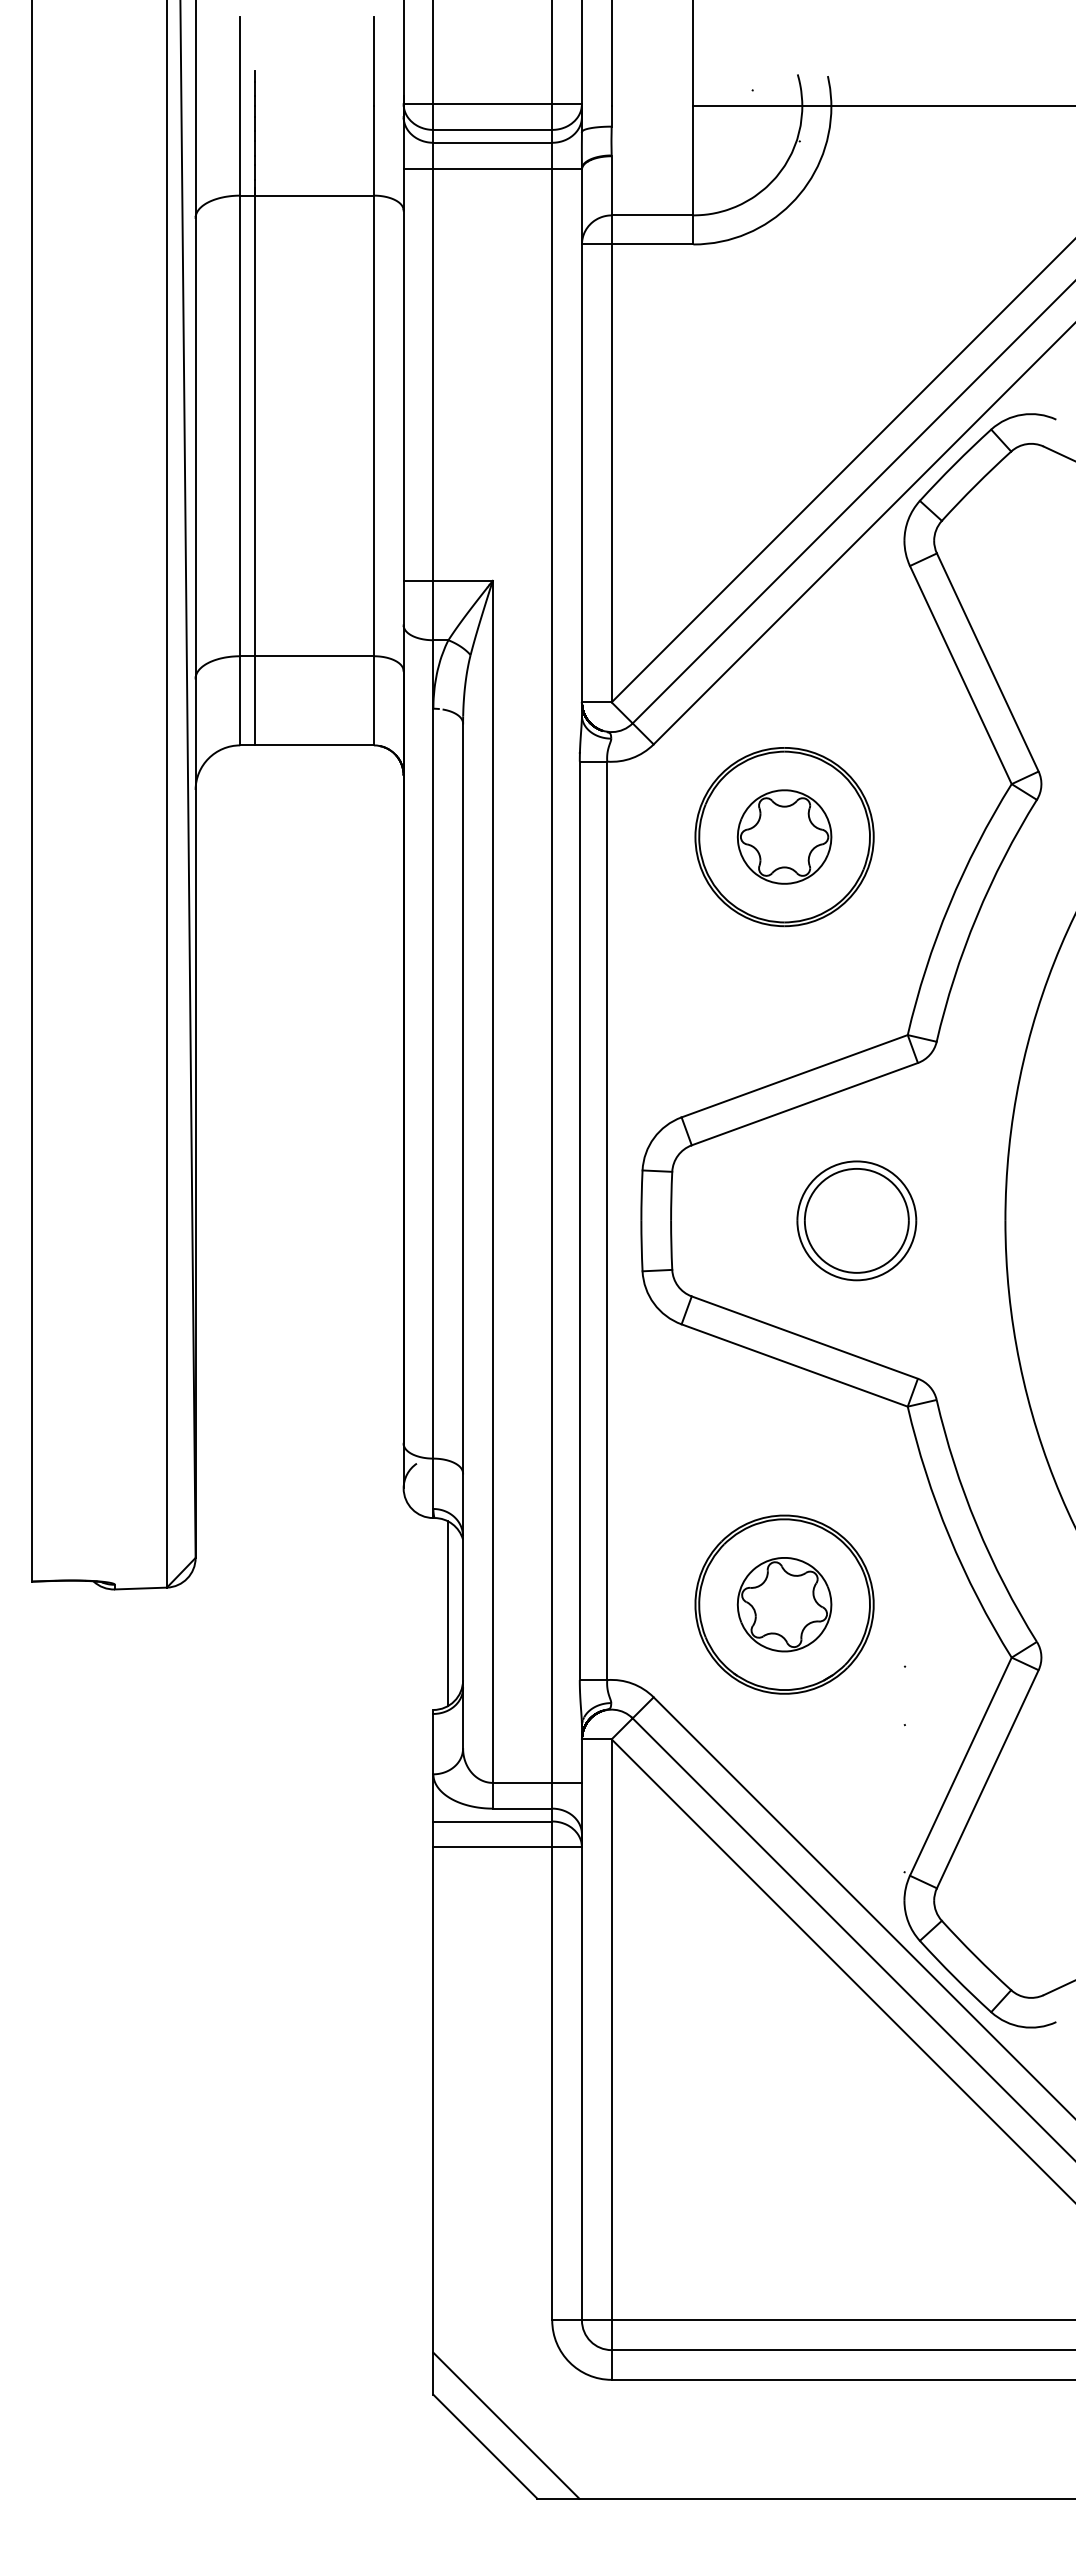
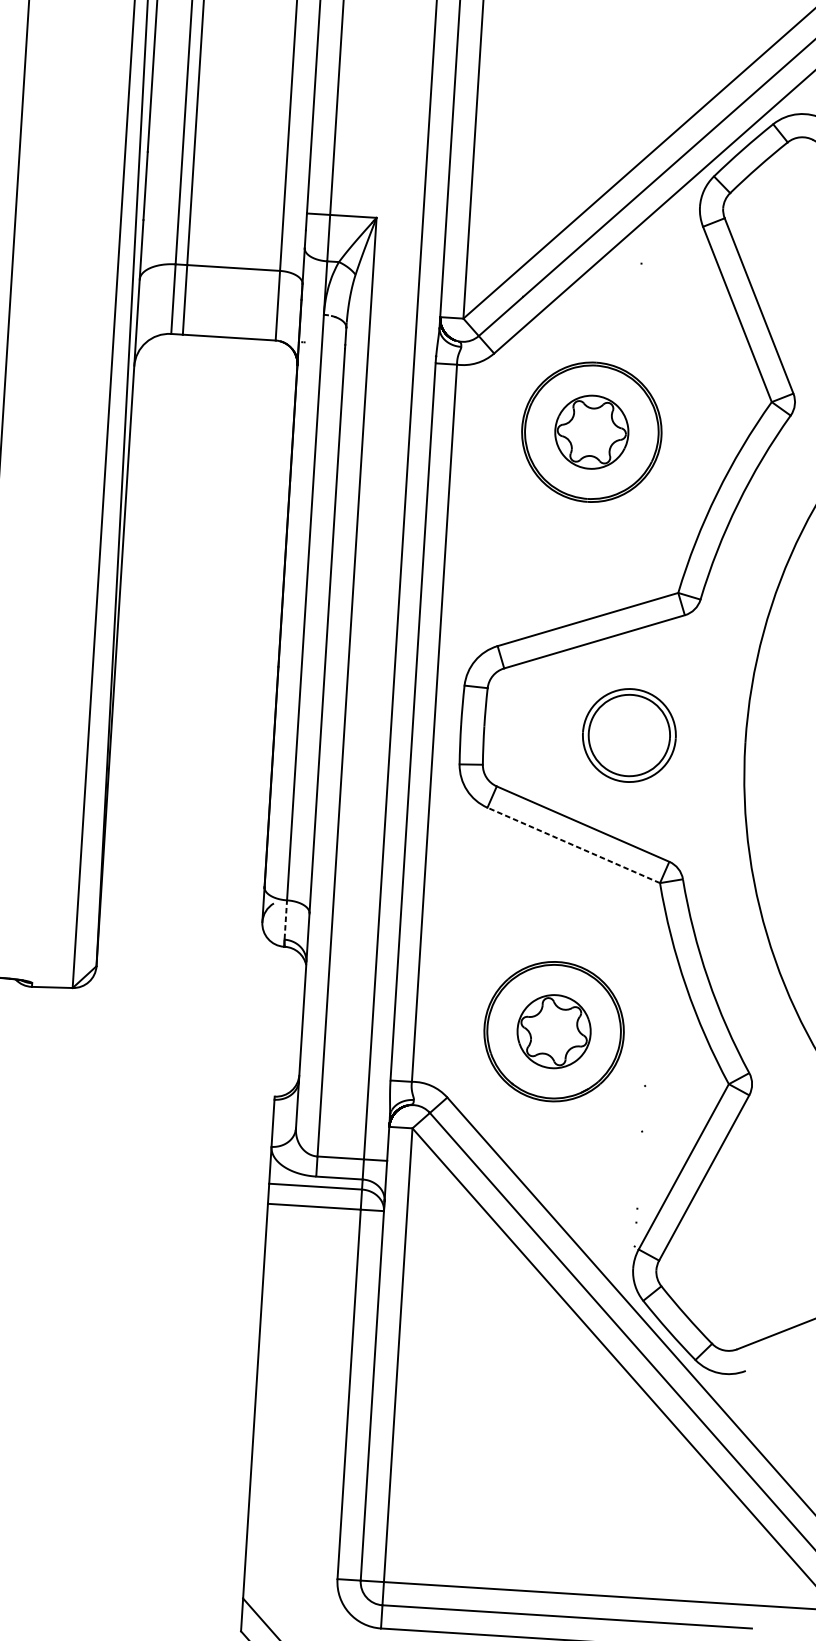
line: (794, 1365) -> (573, 845), solid -> dashed
line: (433, 1483) -> (285, 919), solid -> dashed
line: (448, 1613) -> (291, 1022), removed

